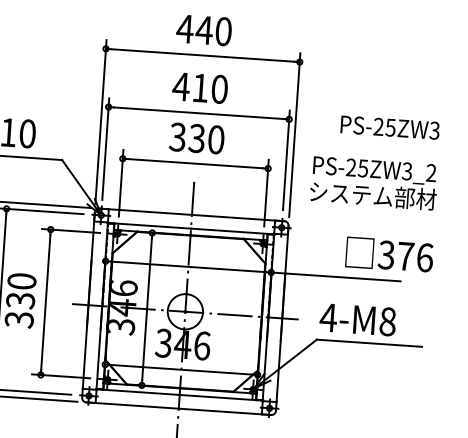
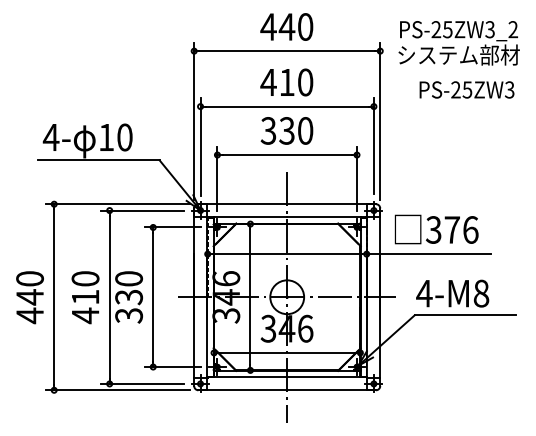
text: (389, 127) -> (466, 89), moved
text: (373, 183) -> (458, 43), moved
text: (389, 254) -> (436, 229), moved

